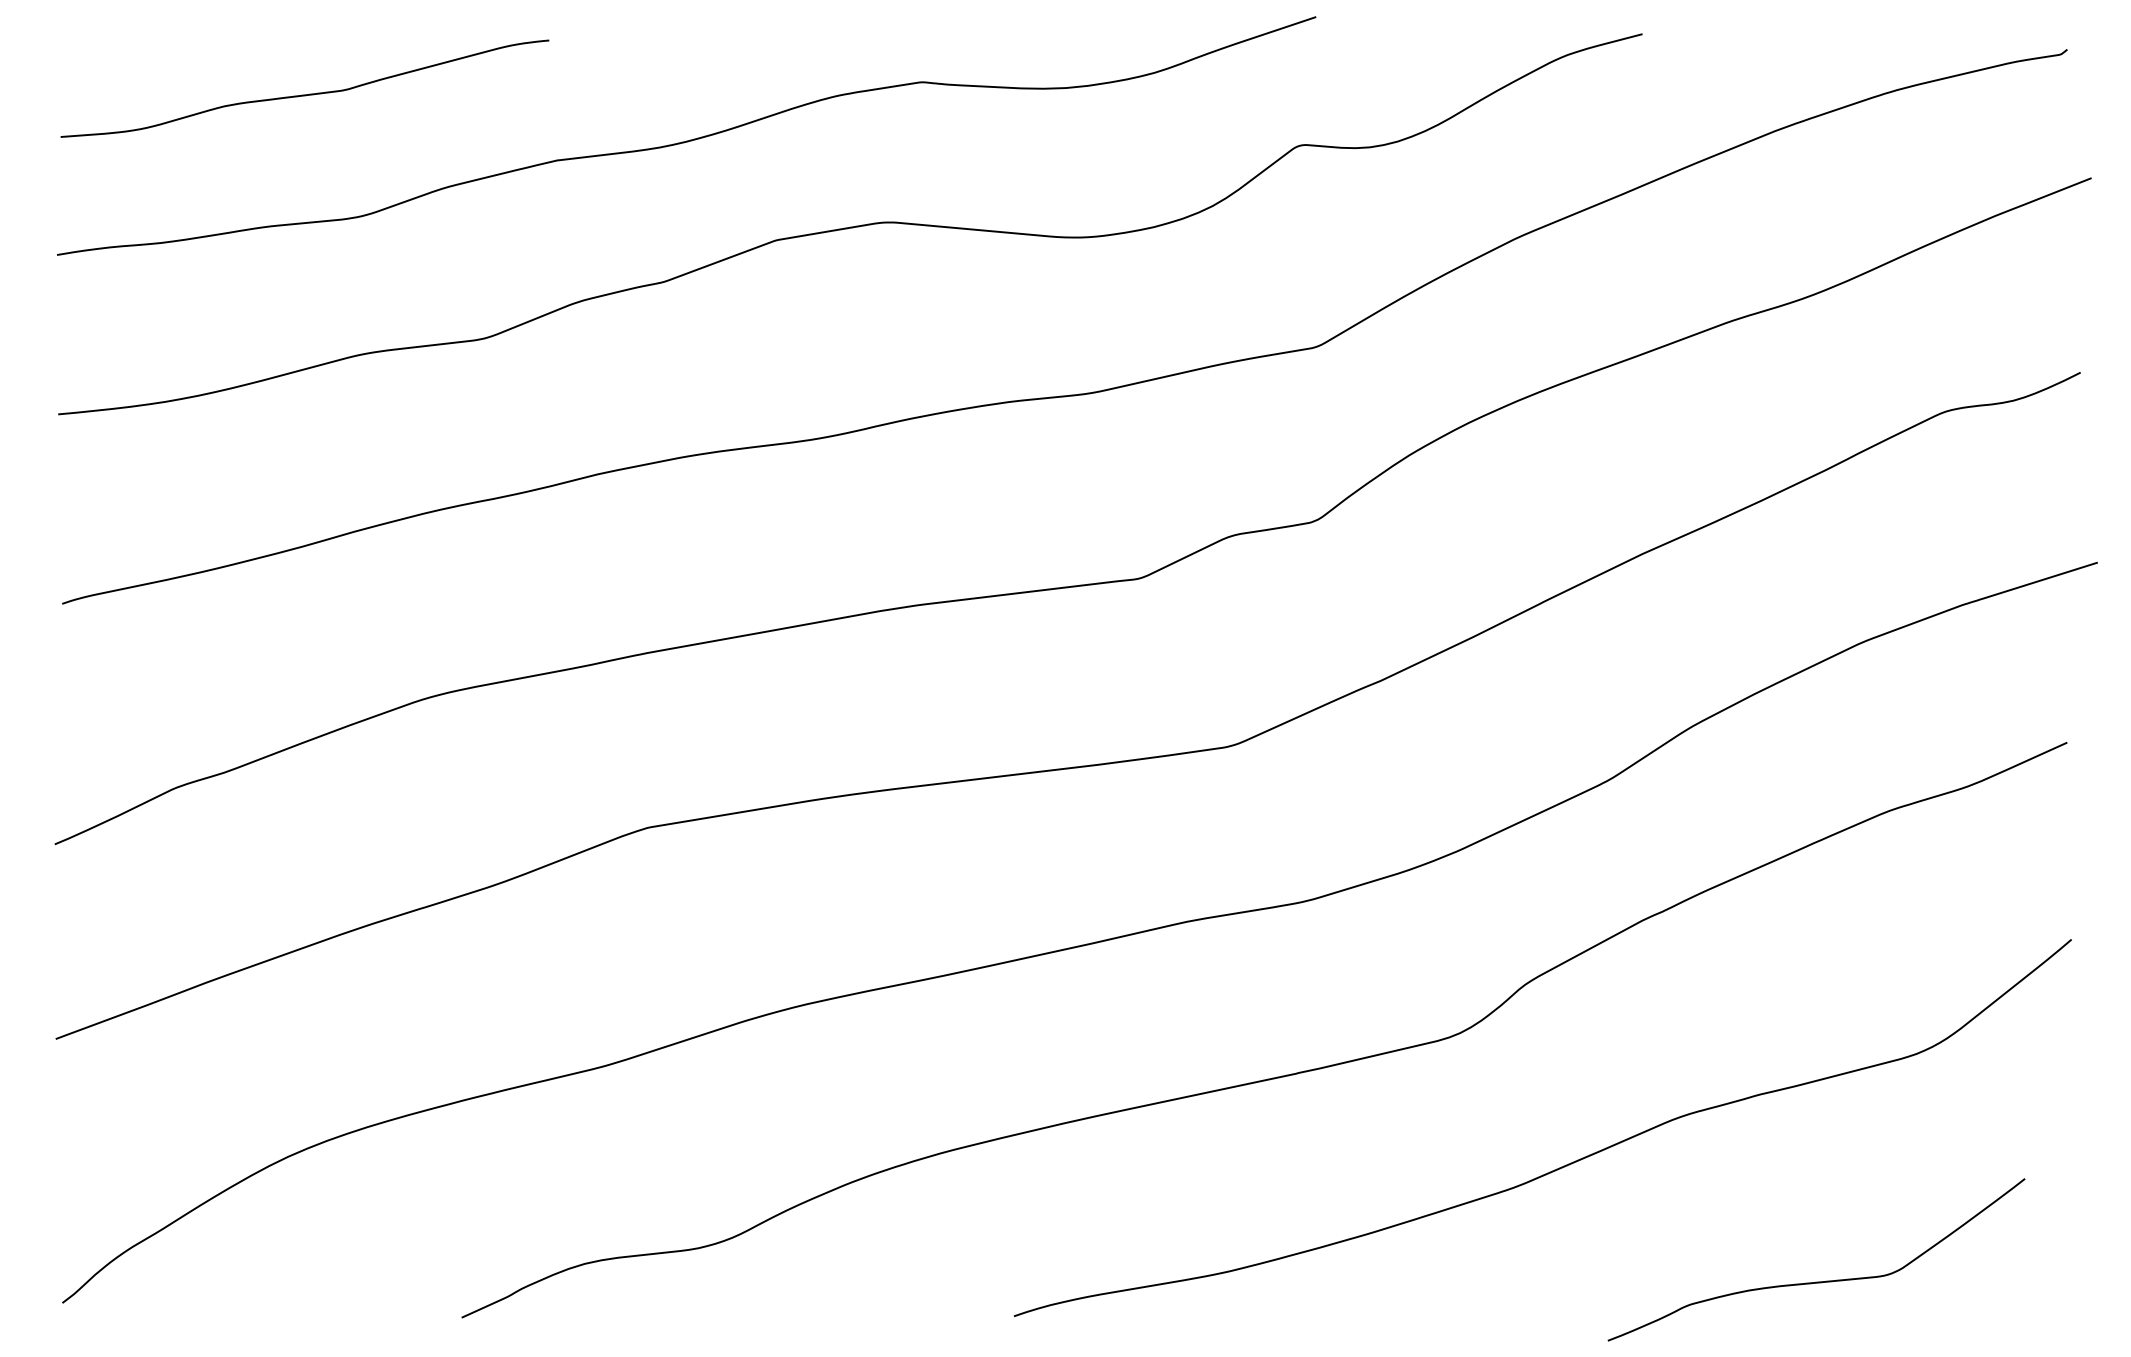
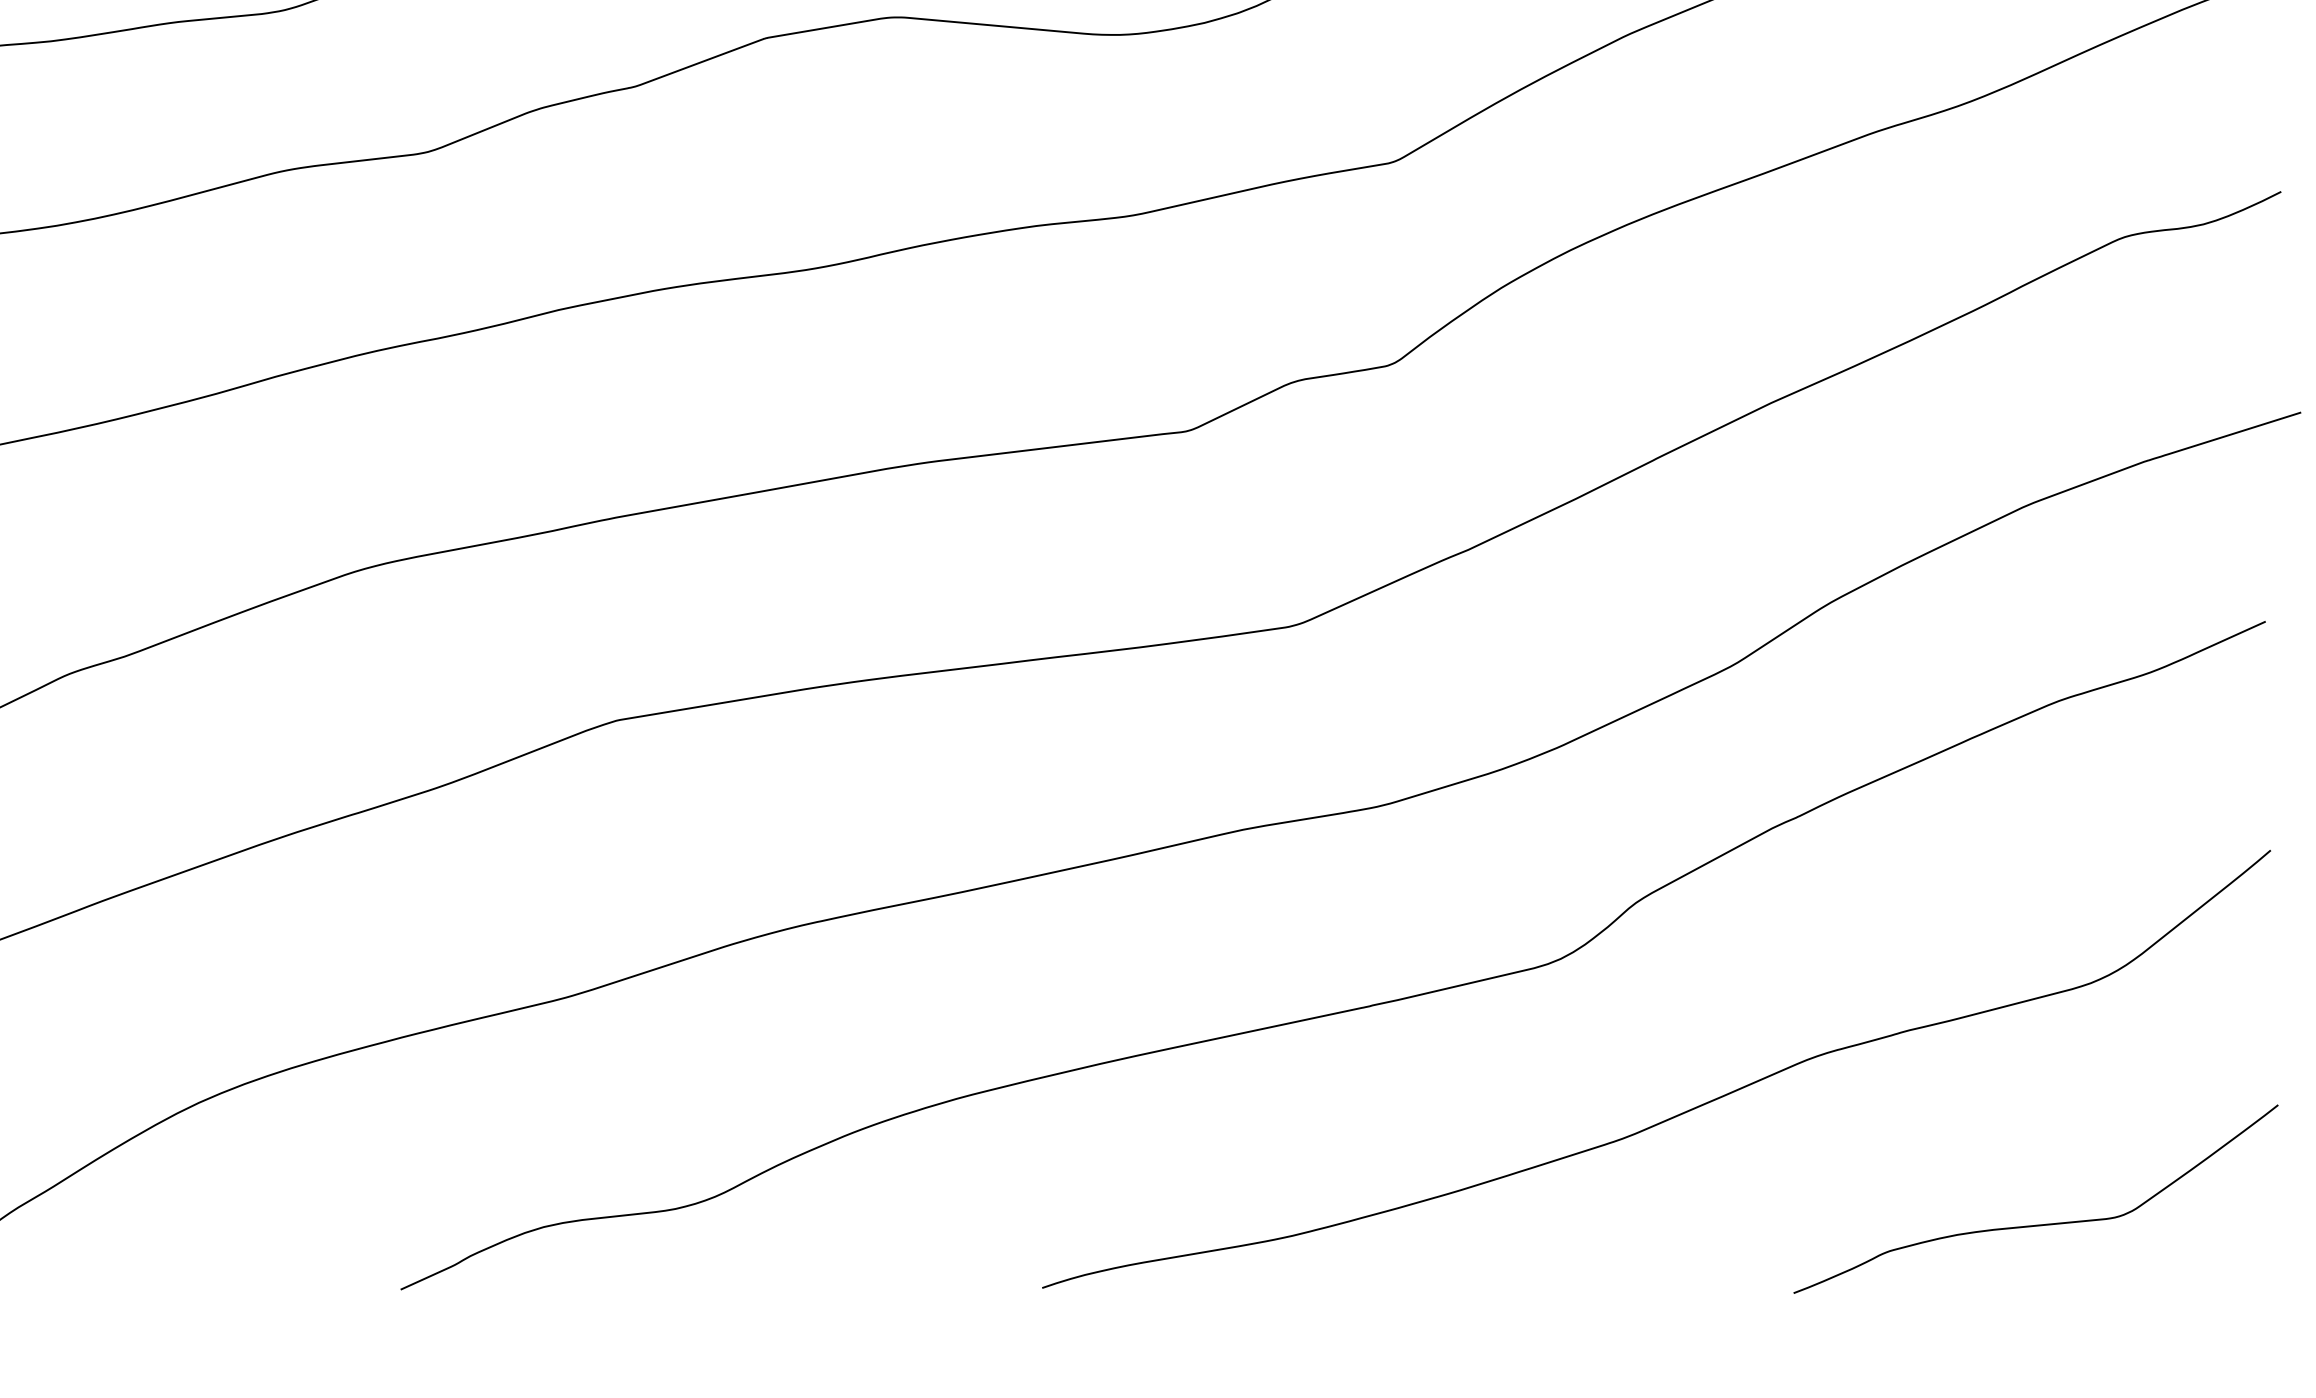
curve: (1816, 1281) -> (2035, 1224), moved

